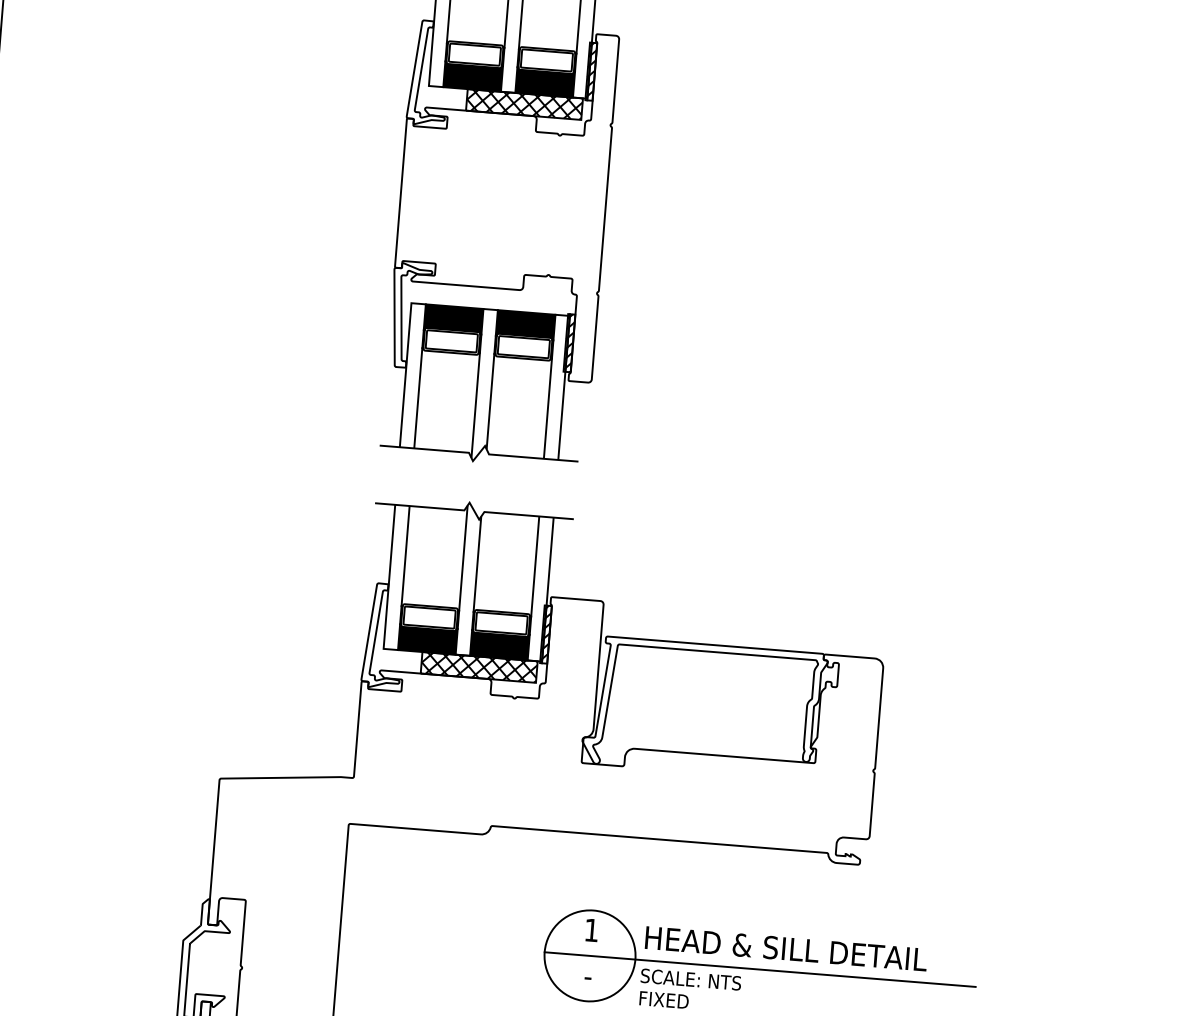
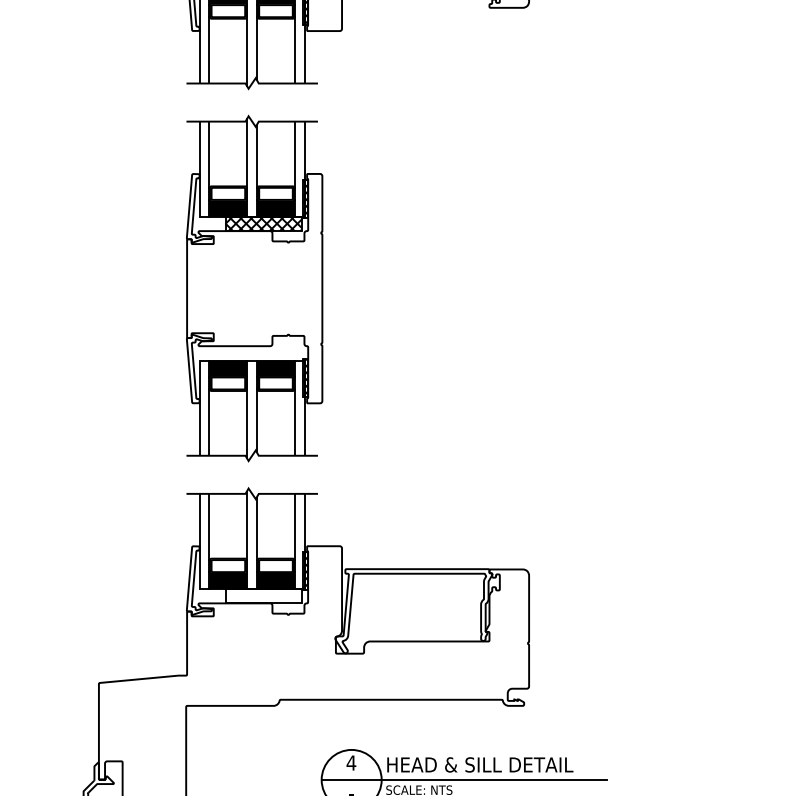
hatch: (479, 667) -> (263, 596), removed
text: (591, 929) -> (351, 762), 1 -> 4

